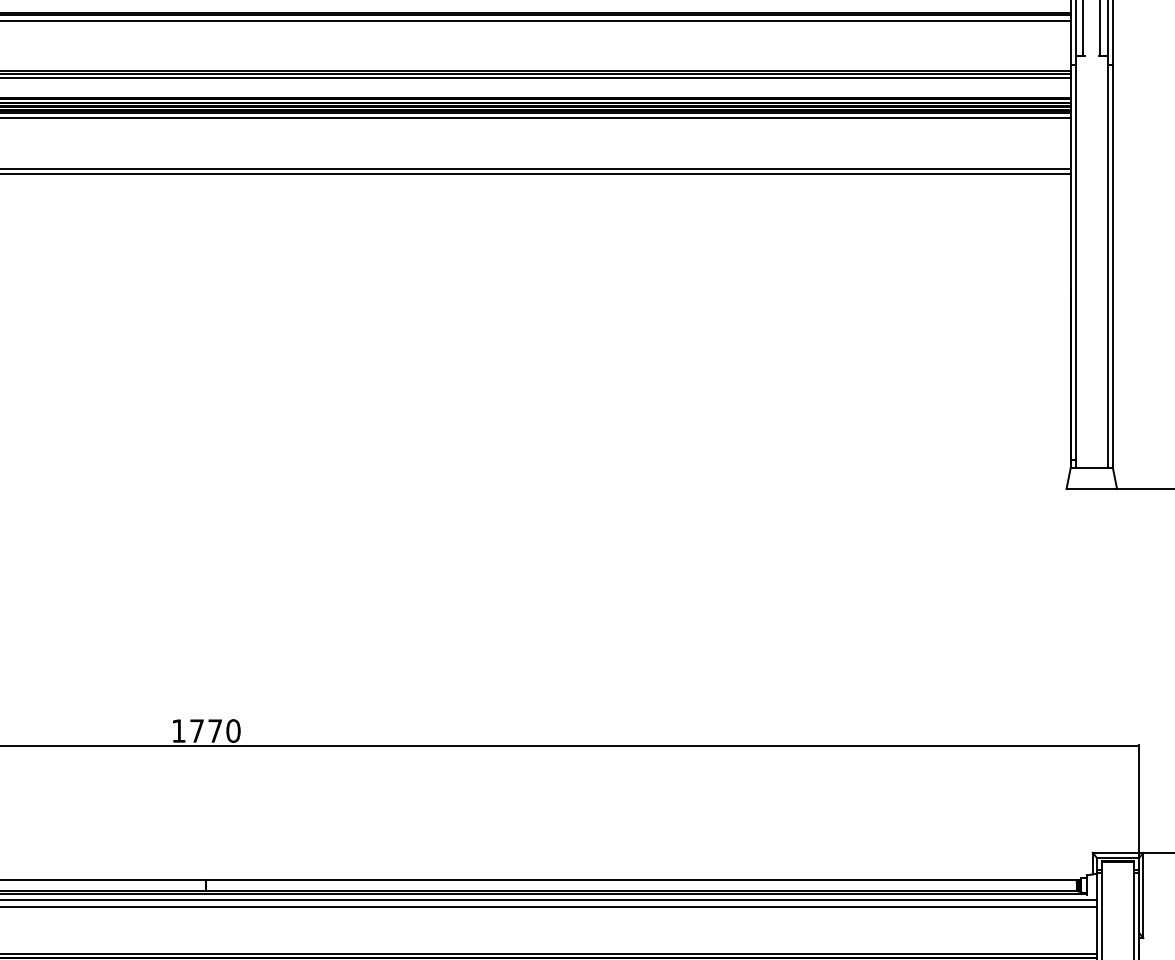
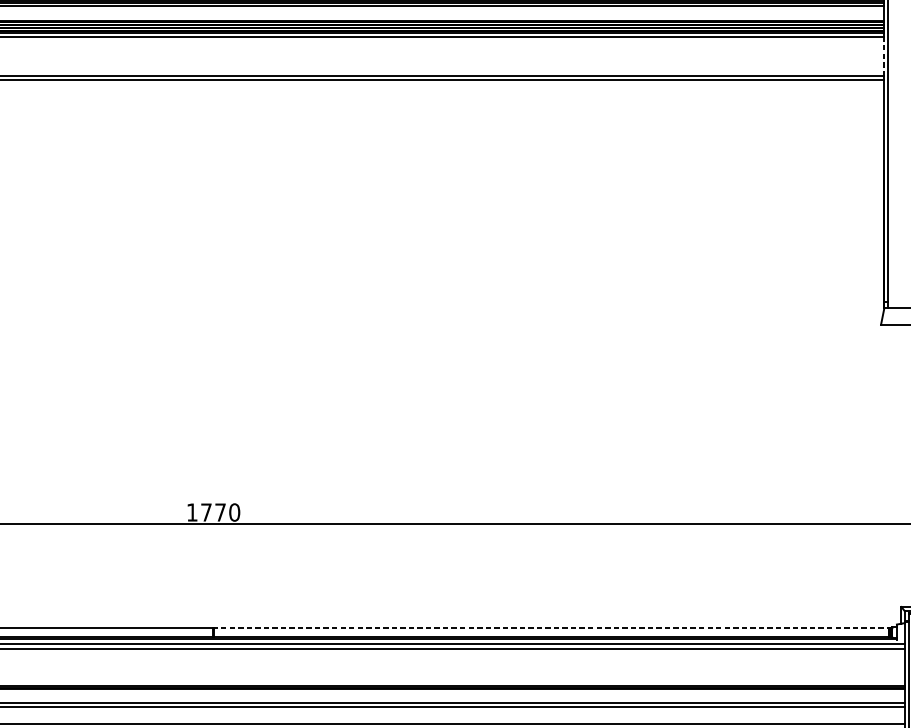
line: (1070, 142) -> (884, 55), solid -> dashed
line: (643, 880) -> (552, 628), solid -> dashed

